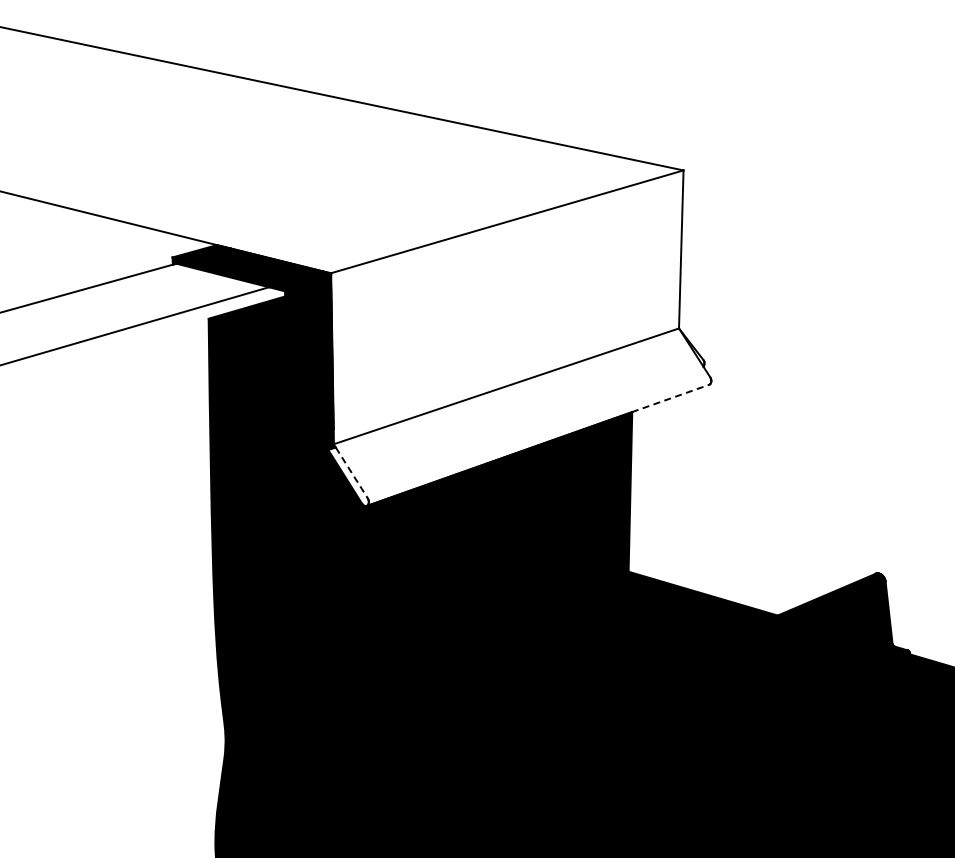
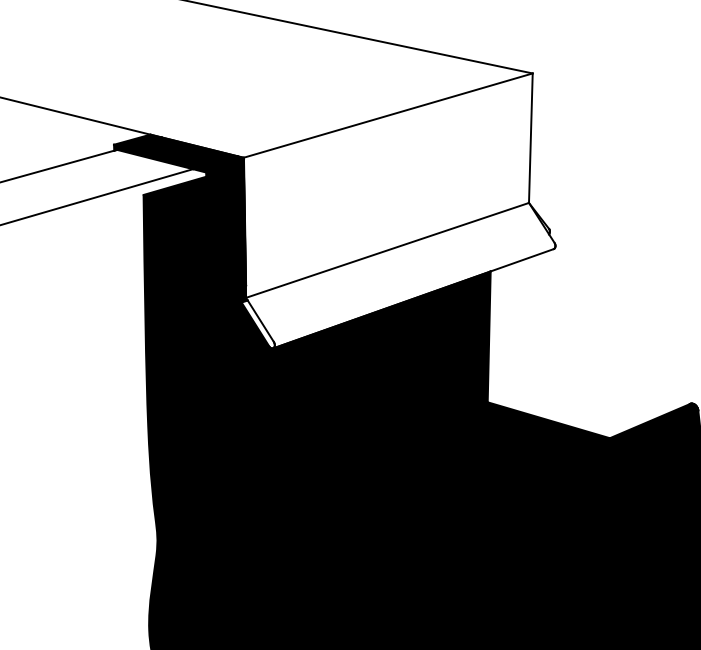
line: (671, 398) -> (522, 260), dashed -> solid
line: (351, 472) -> (260, 320), dashed -> solid

